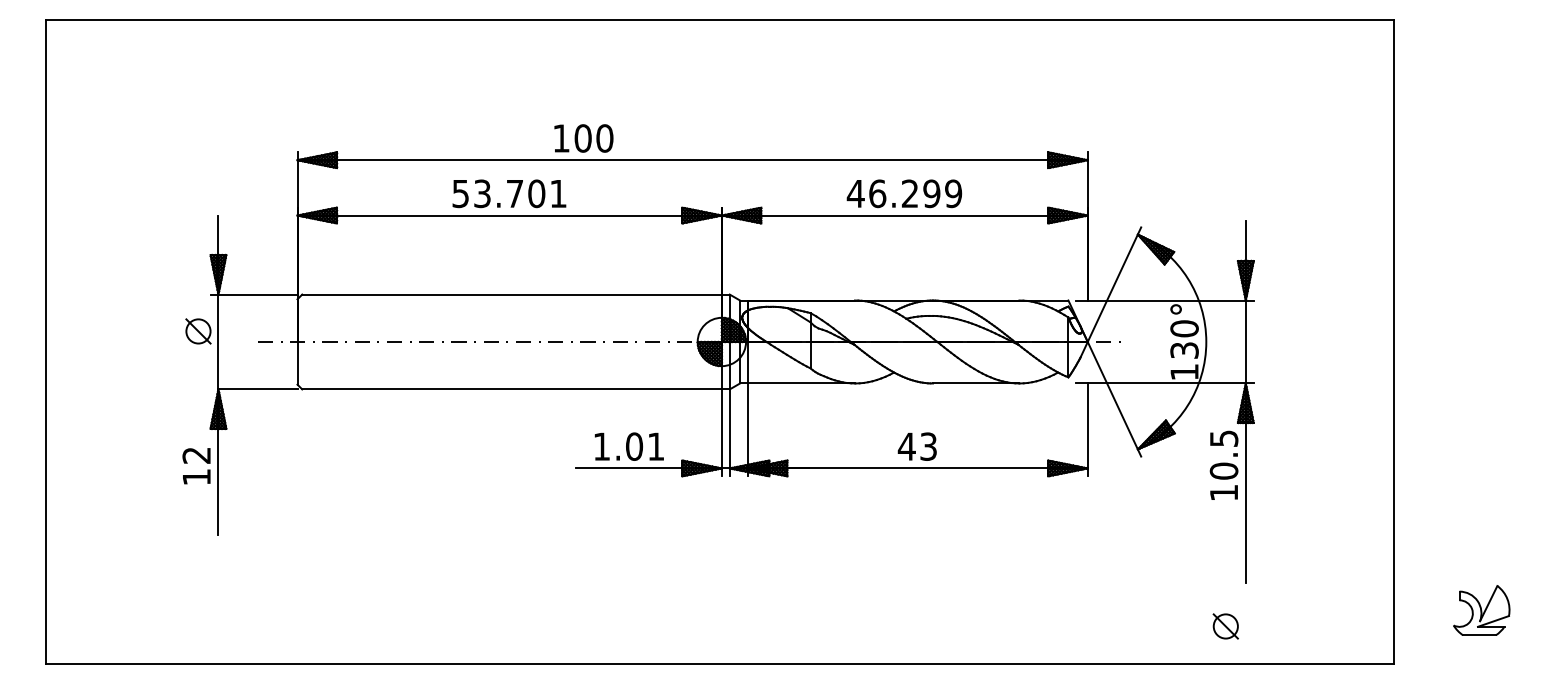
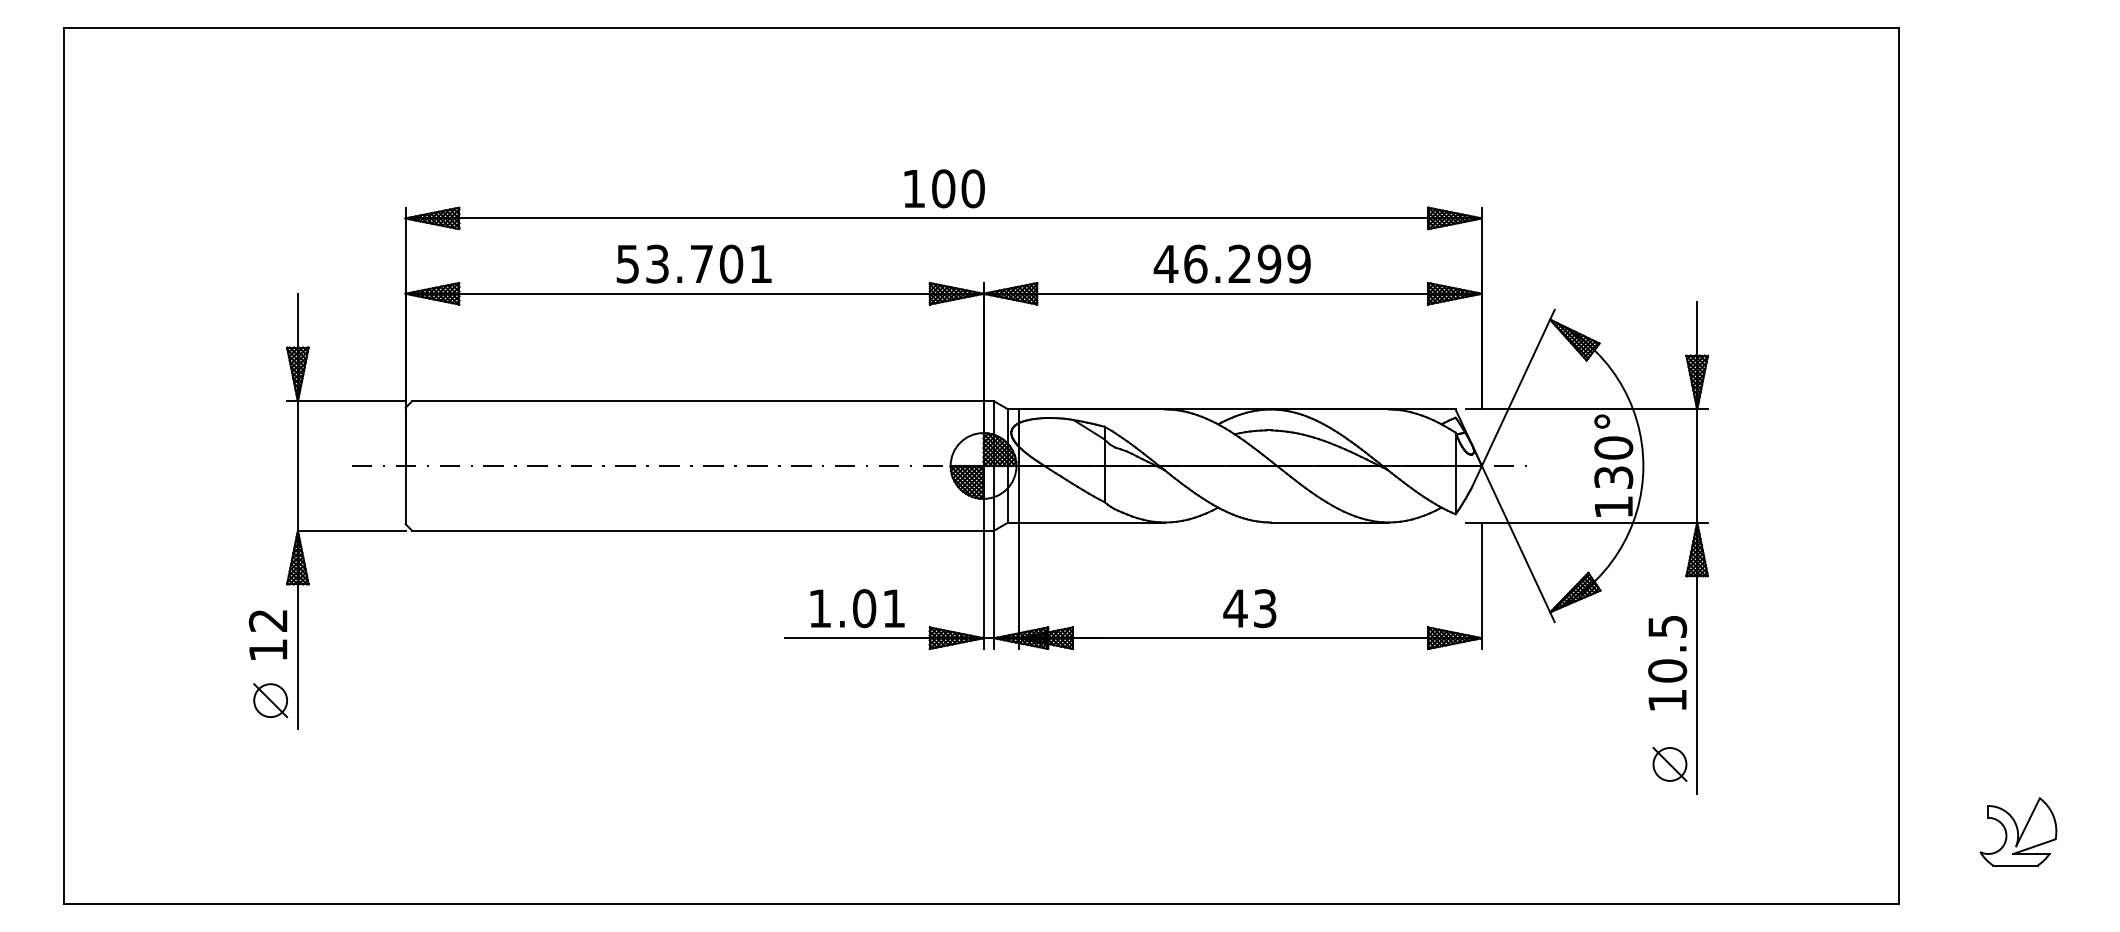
text: (583, 138) -> (944, 188), moved
part: (198, 331) -> (270, 700), moved
text: (1224, 465) -> (1667, 663), moved
part: (1225, 625) -> (1669, 763), moved

